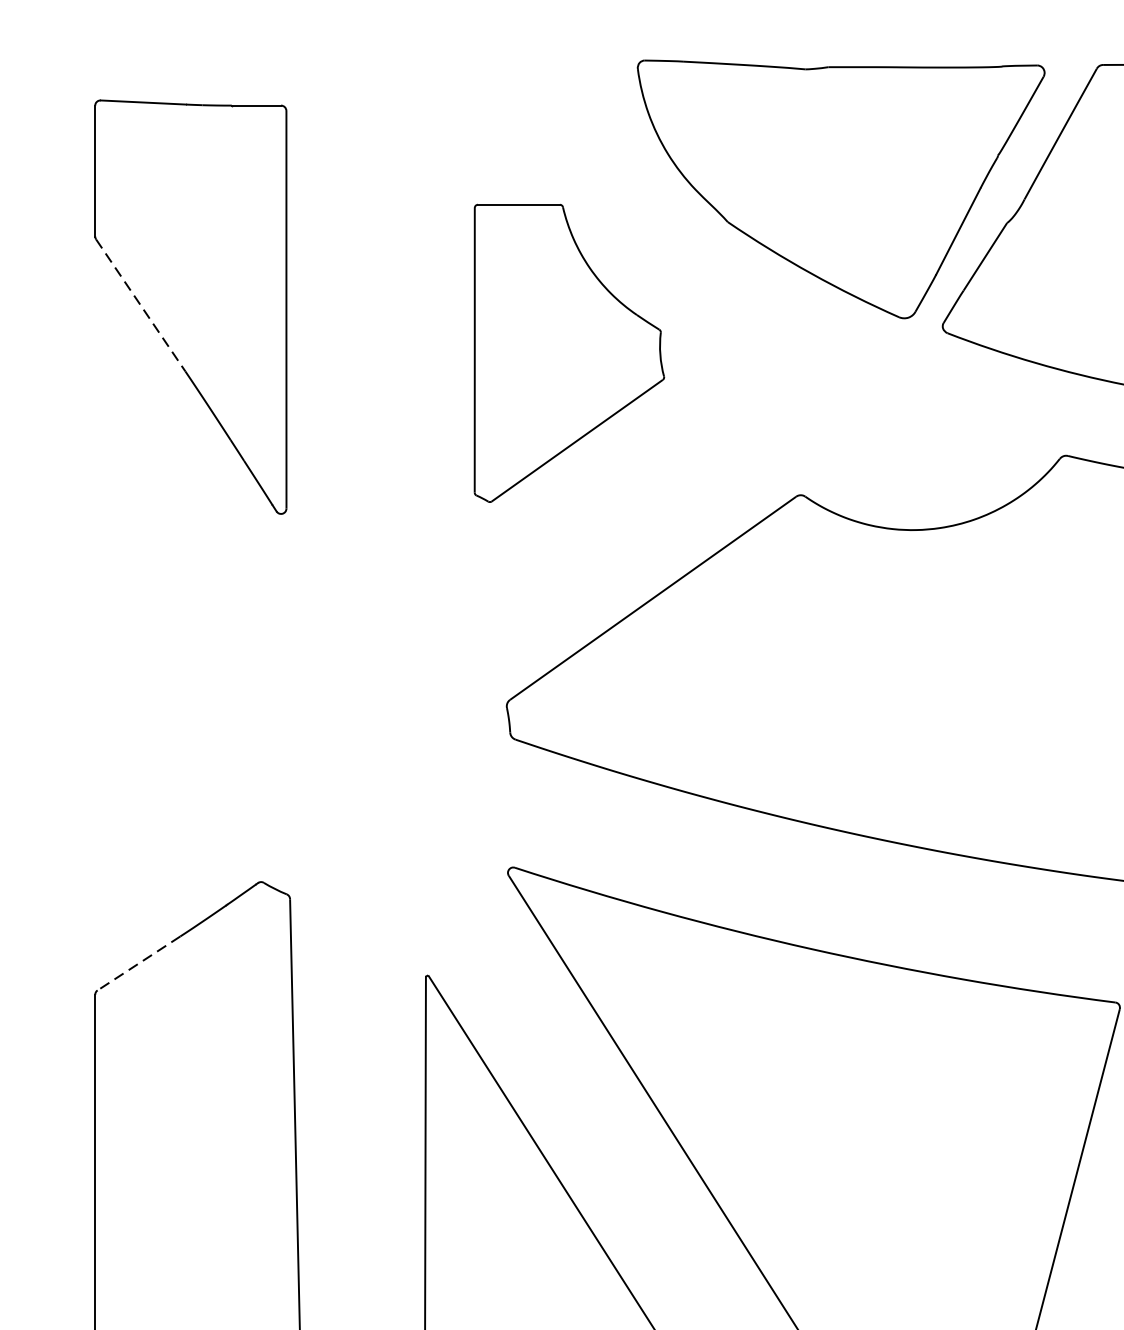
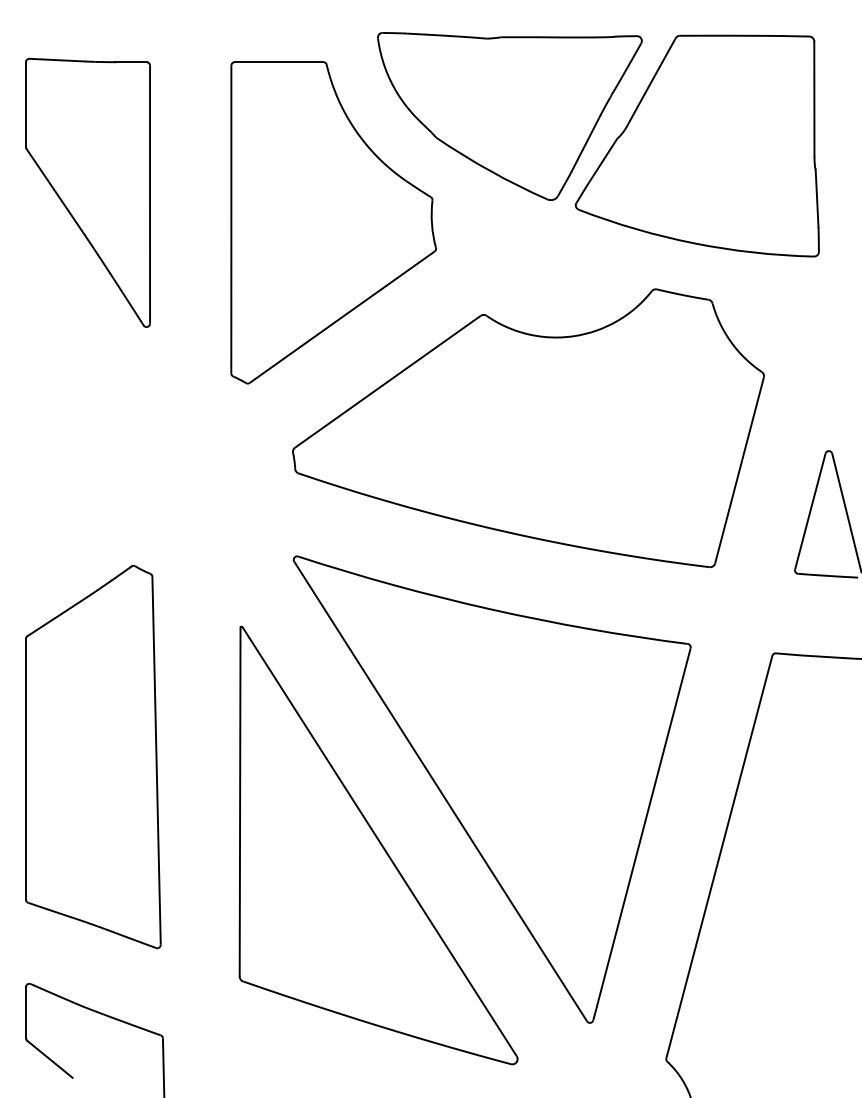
line: (140, 304) -> (55, 191), dashed -> solid
part: (569, 352) -> (333, 222), size x1.67
line: (137, 963) -> (53, 618), dashed -> solid

